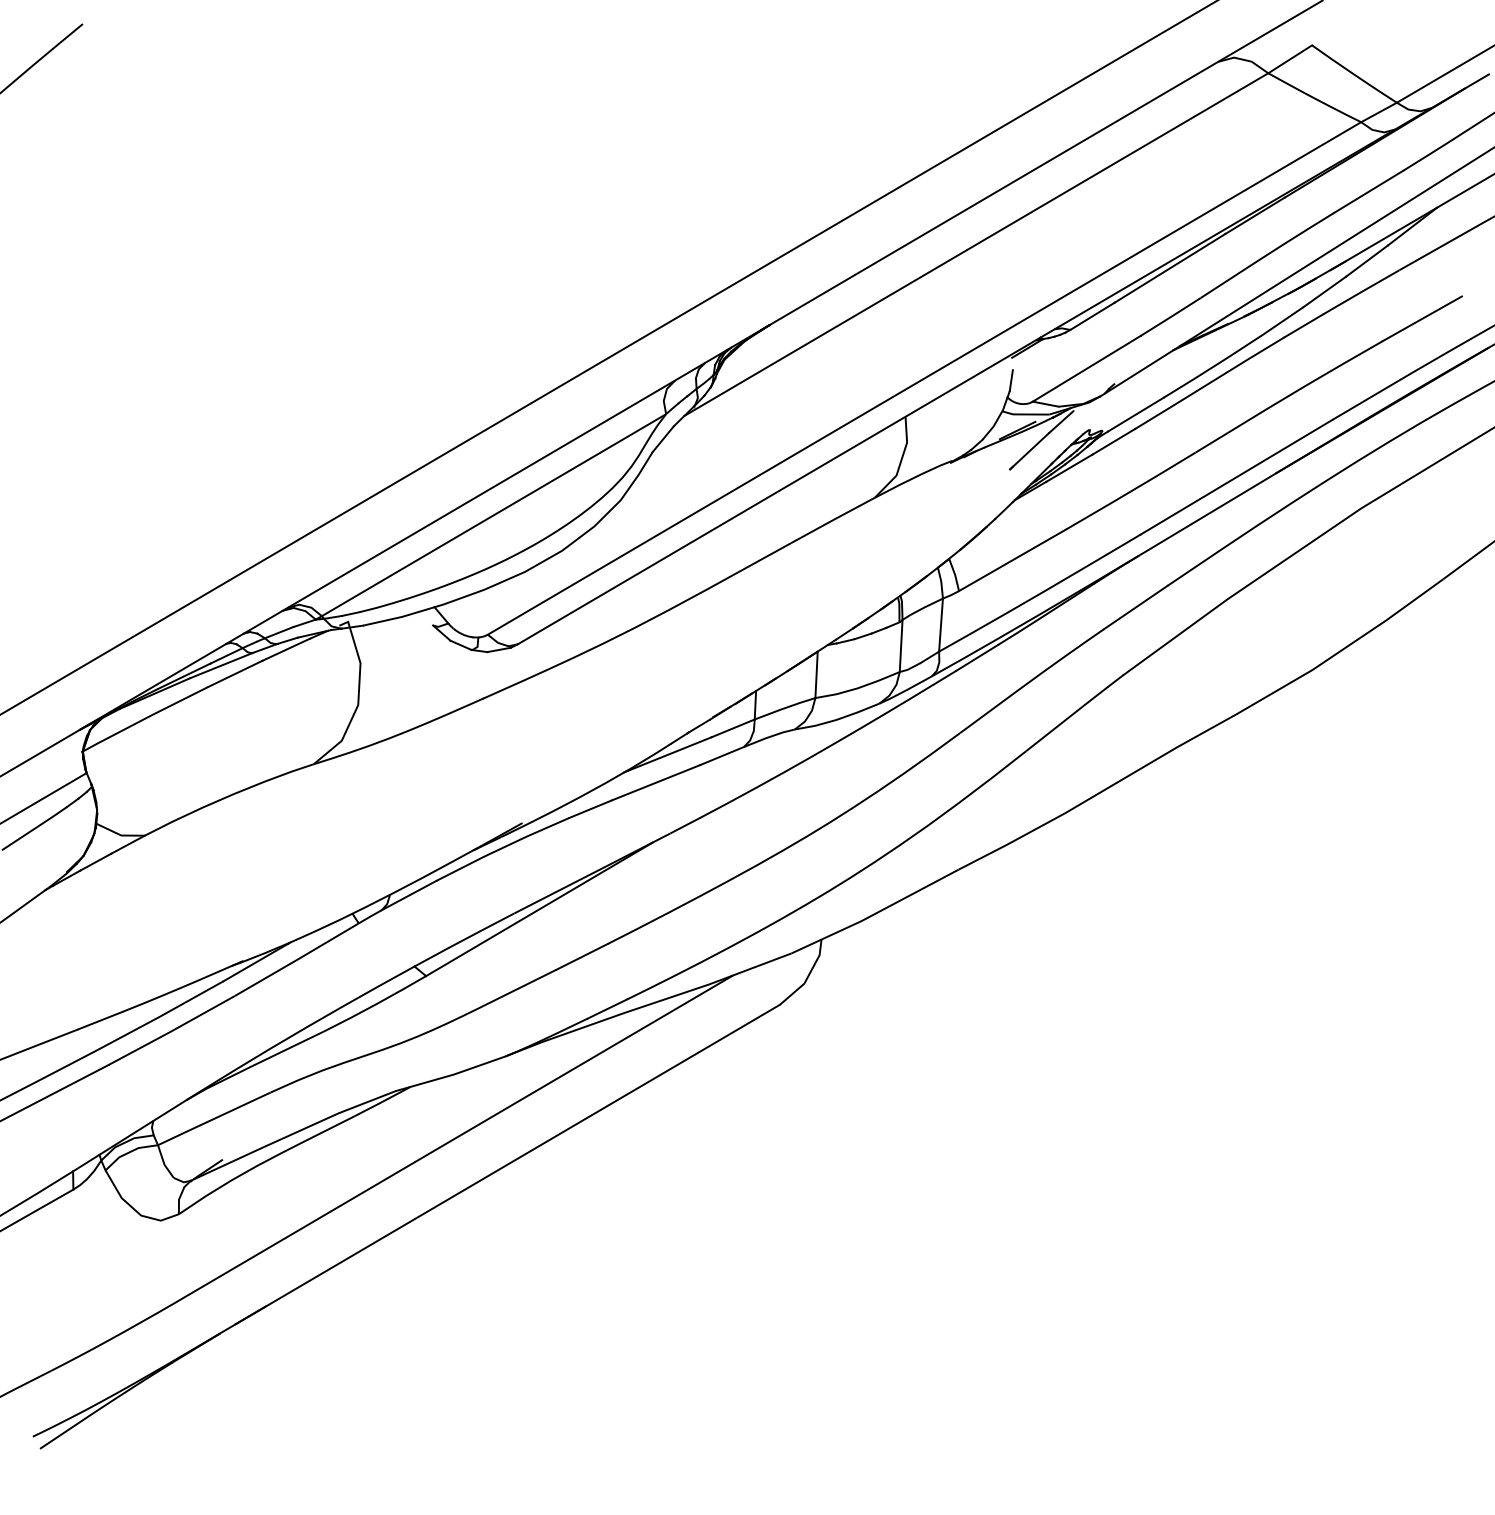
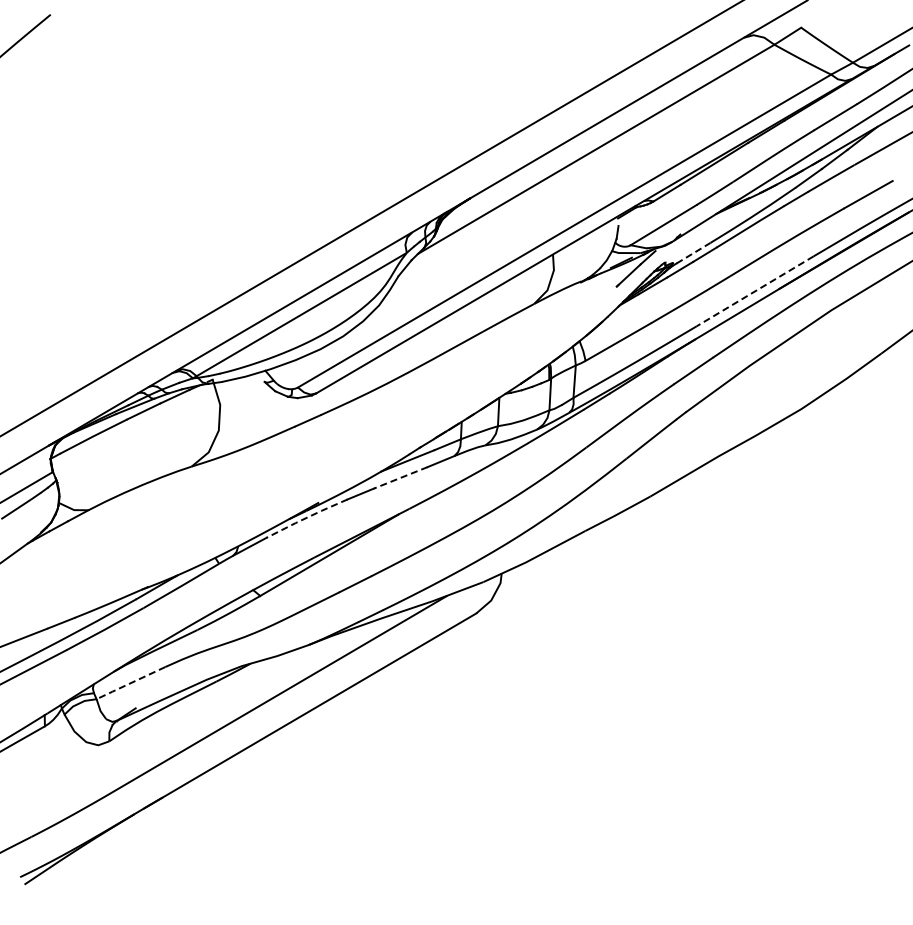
line: (1135, 415) -> (693, 253), solid -> dashed
line: (1235, 477) -> (754, 291), solid -> dashed
line: (655, 782) -> (400, 477), solid -> dashed
line: (501, 847) -> (306, 517), solid -> dashed
line: (213, 1119) -> (130, 683), solid -> dashed

